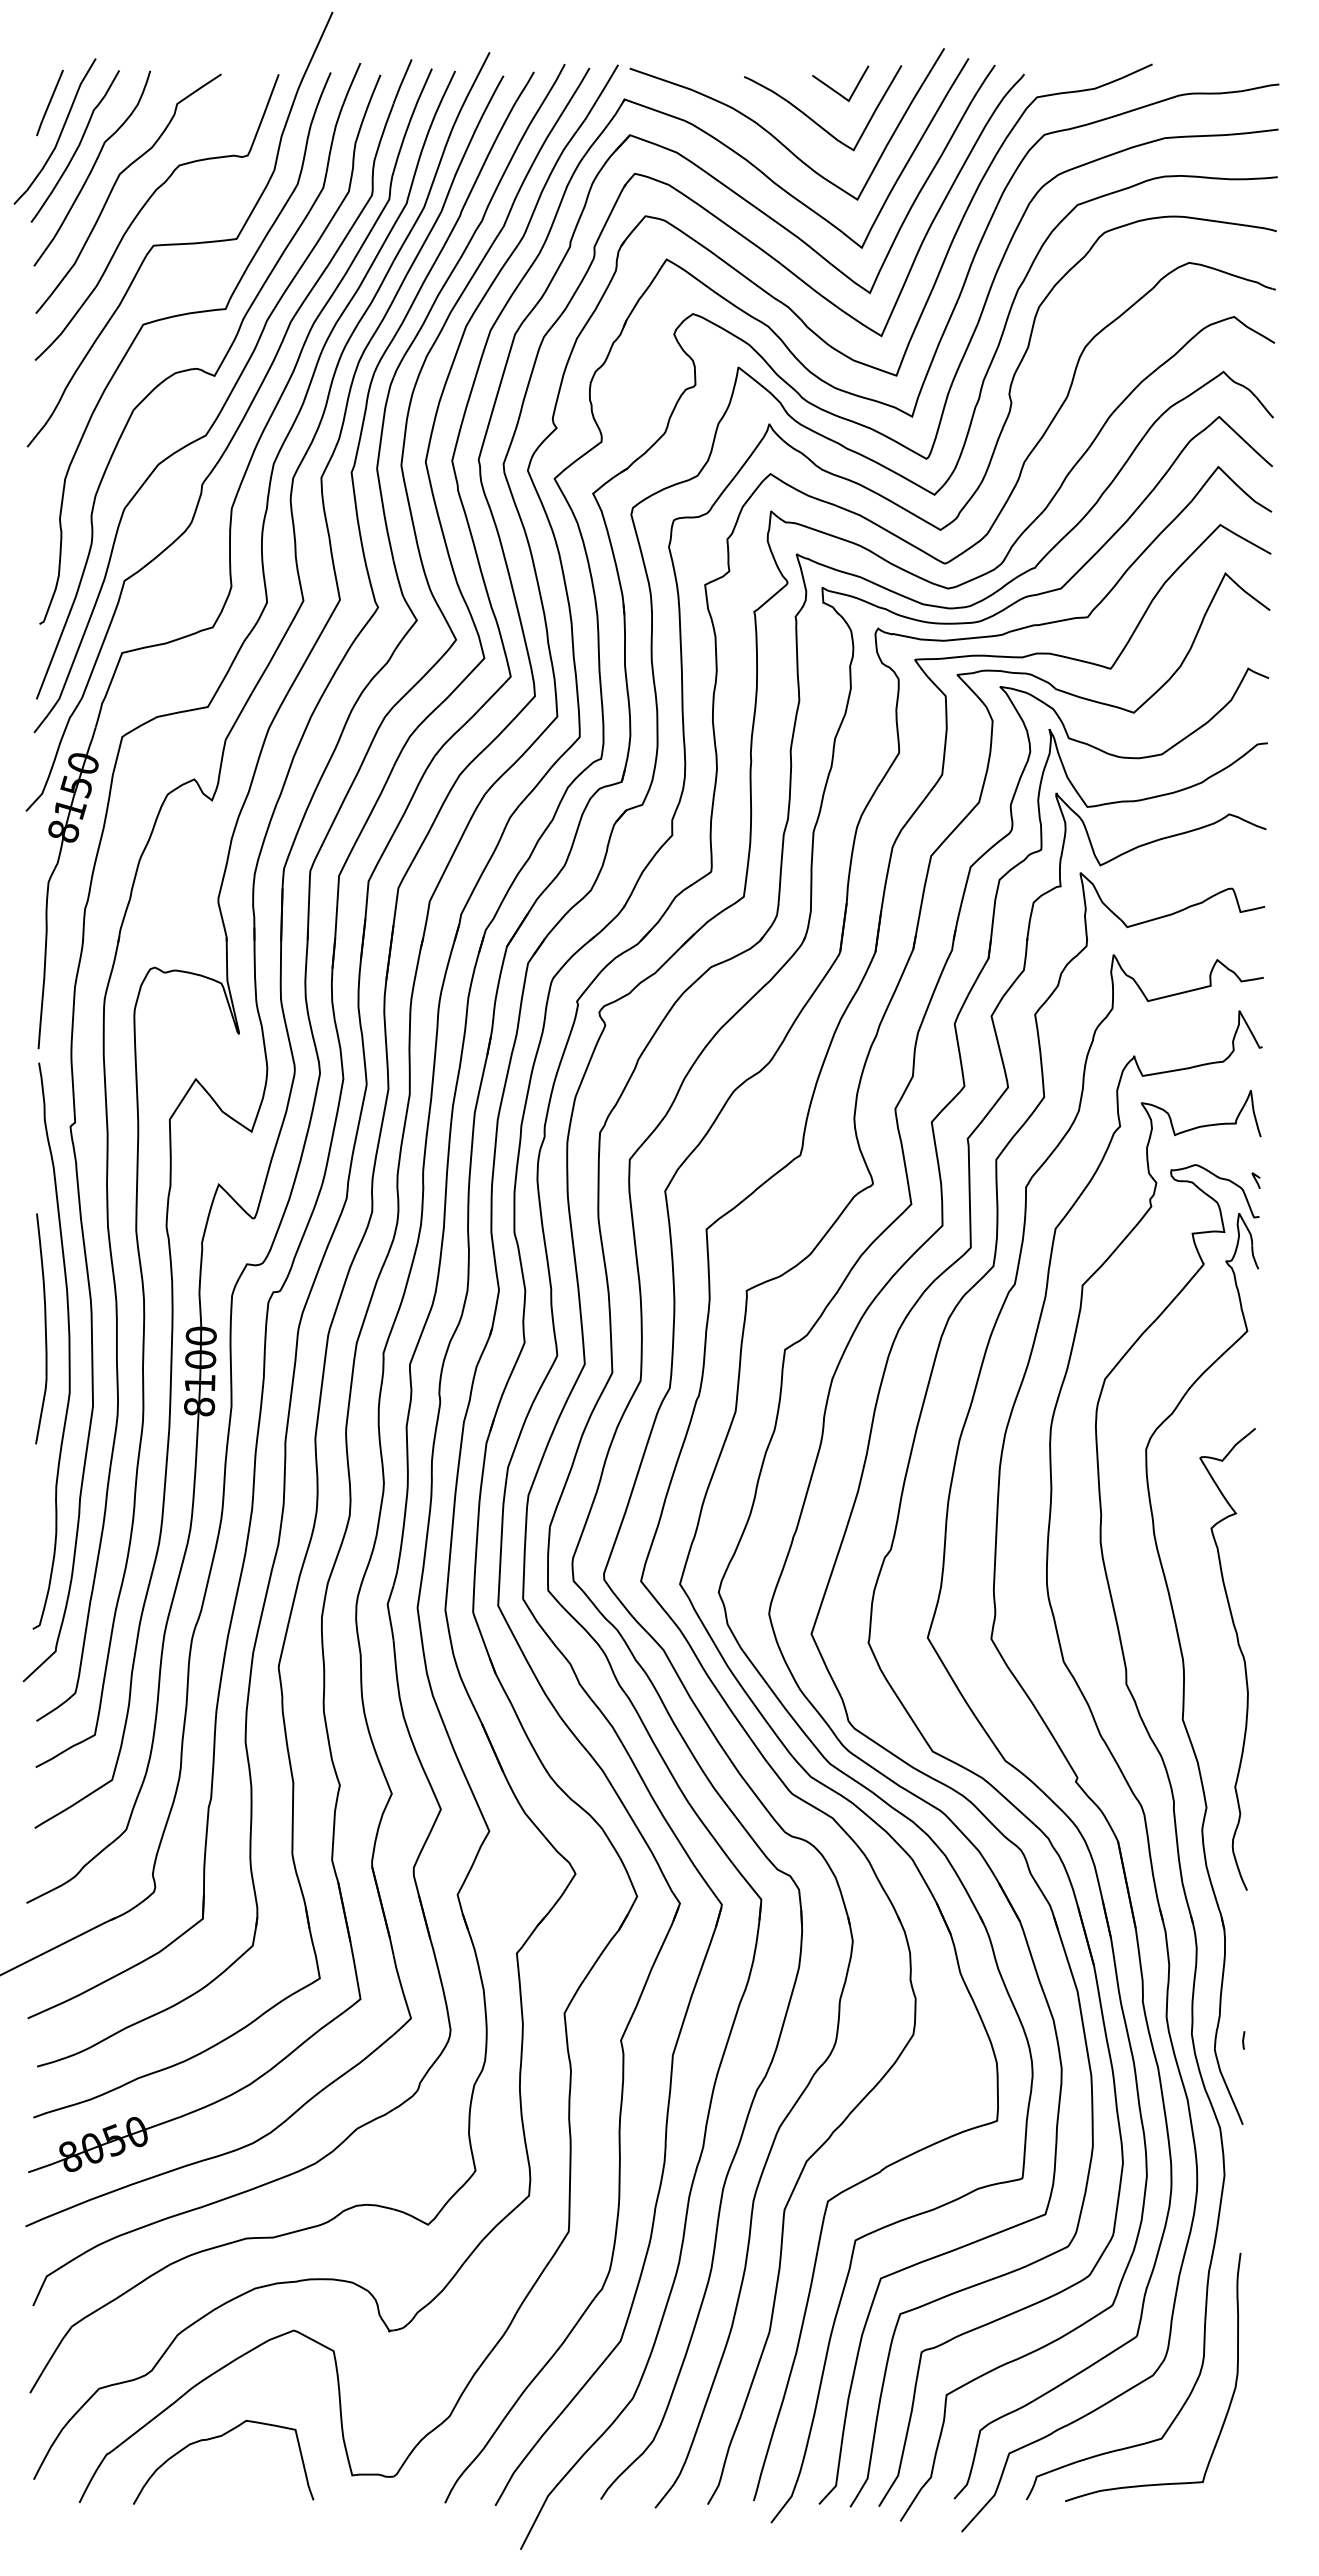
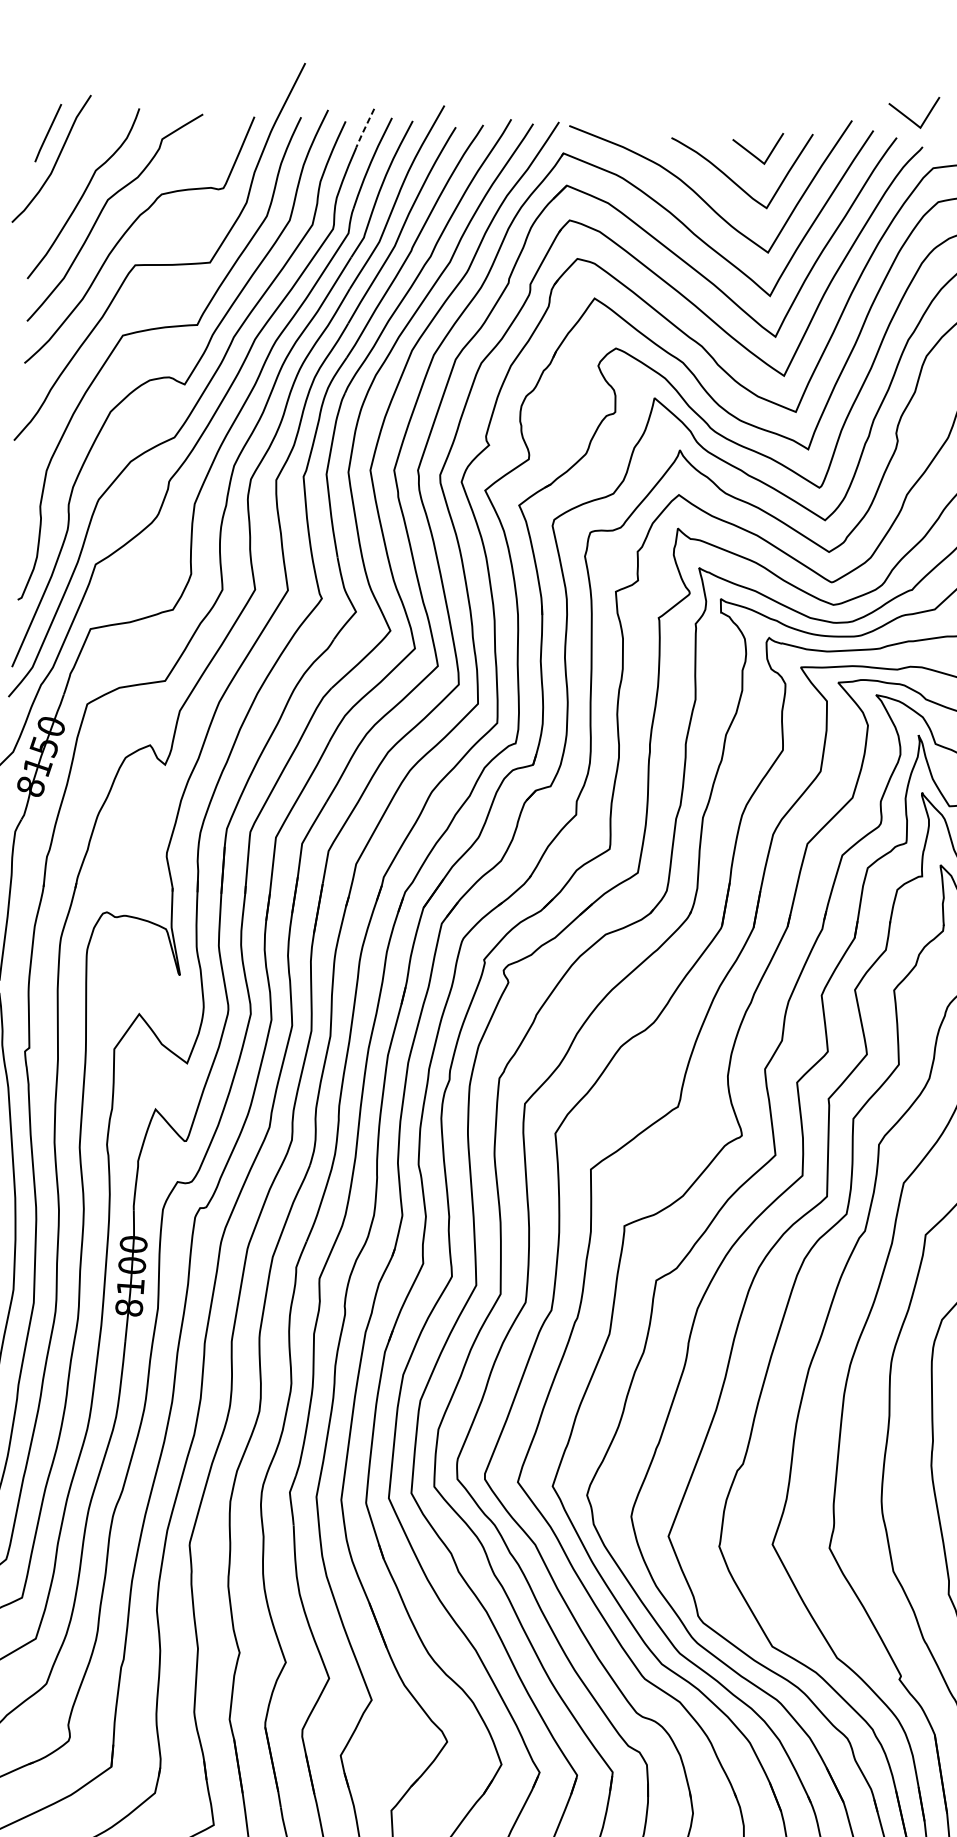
curve: (1006, 41) -> (908, 116), added
line: (402, 81) -> (365, 128), solid -> dashed
curve: (76, 148) -> (70, 175), removed

